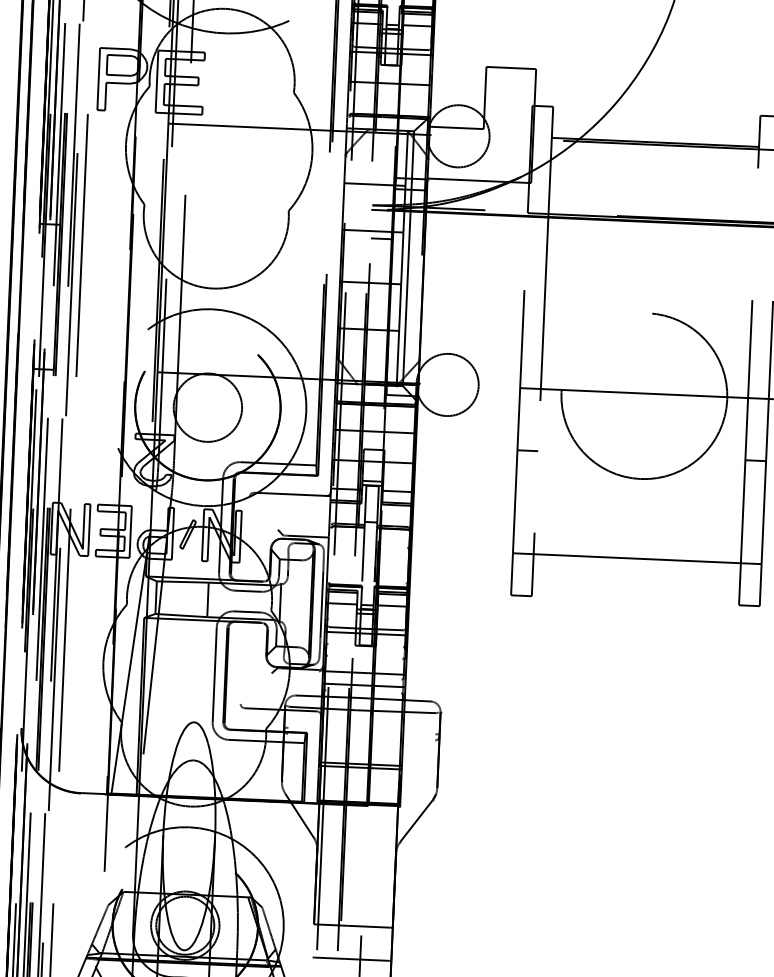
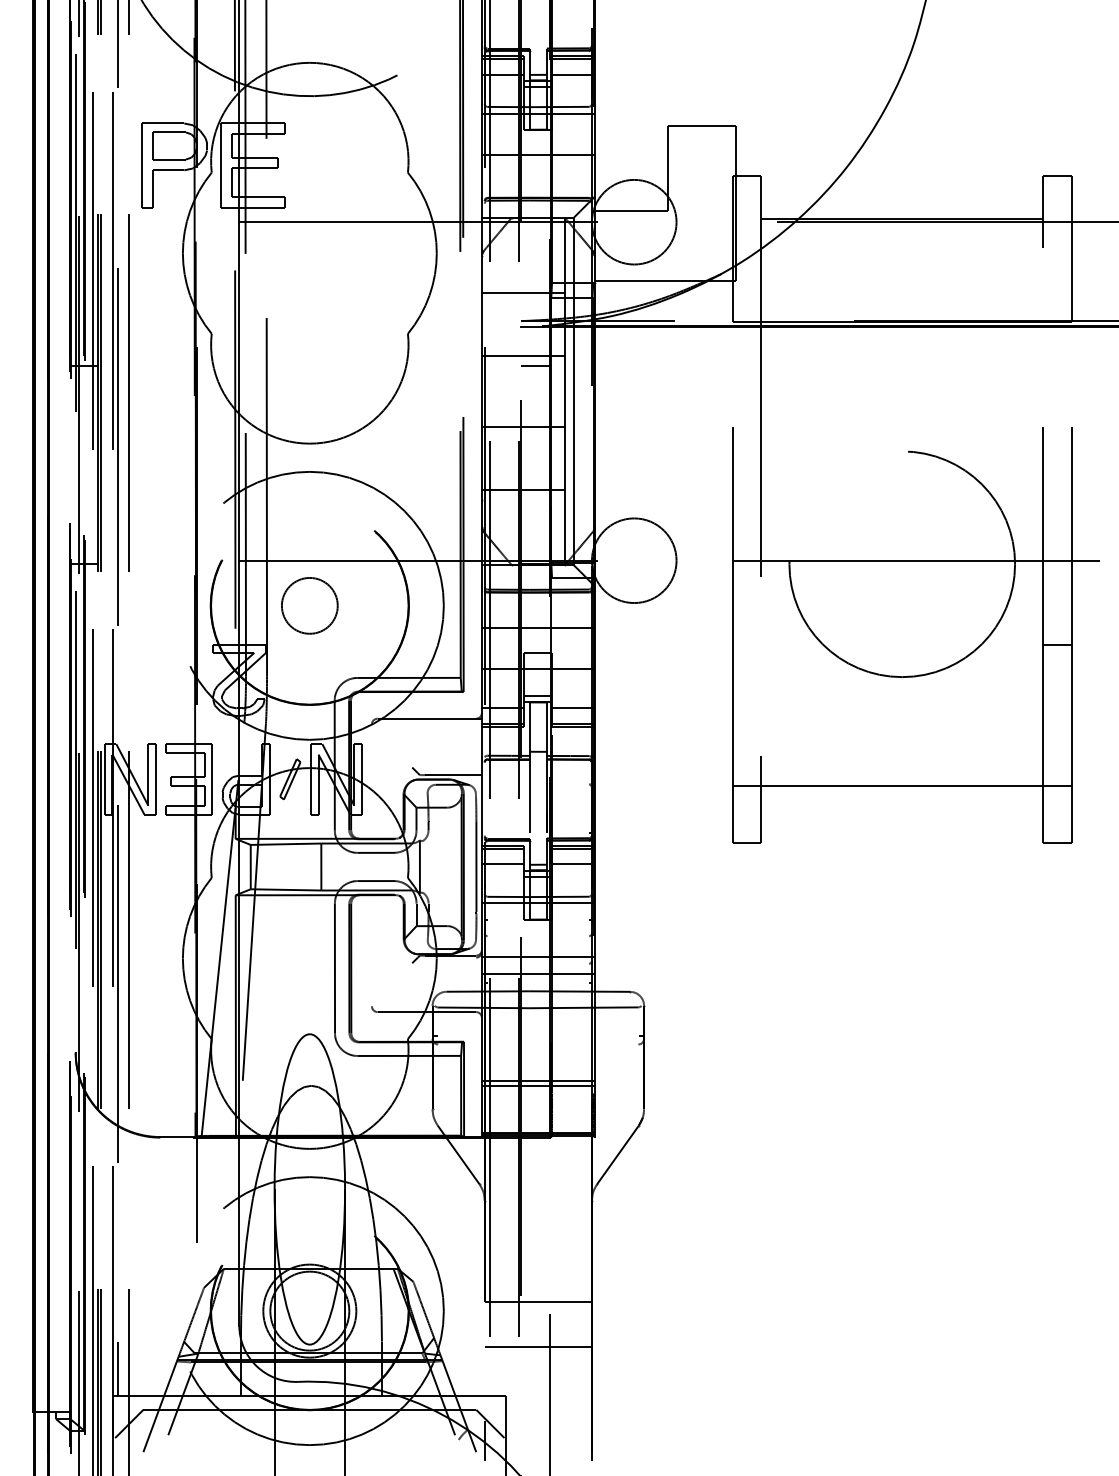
circle: (207, 407) -> (309, 605), size x0.6
line: (527, 450) -> (746, 645), removed

